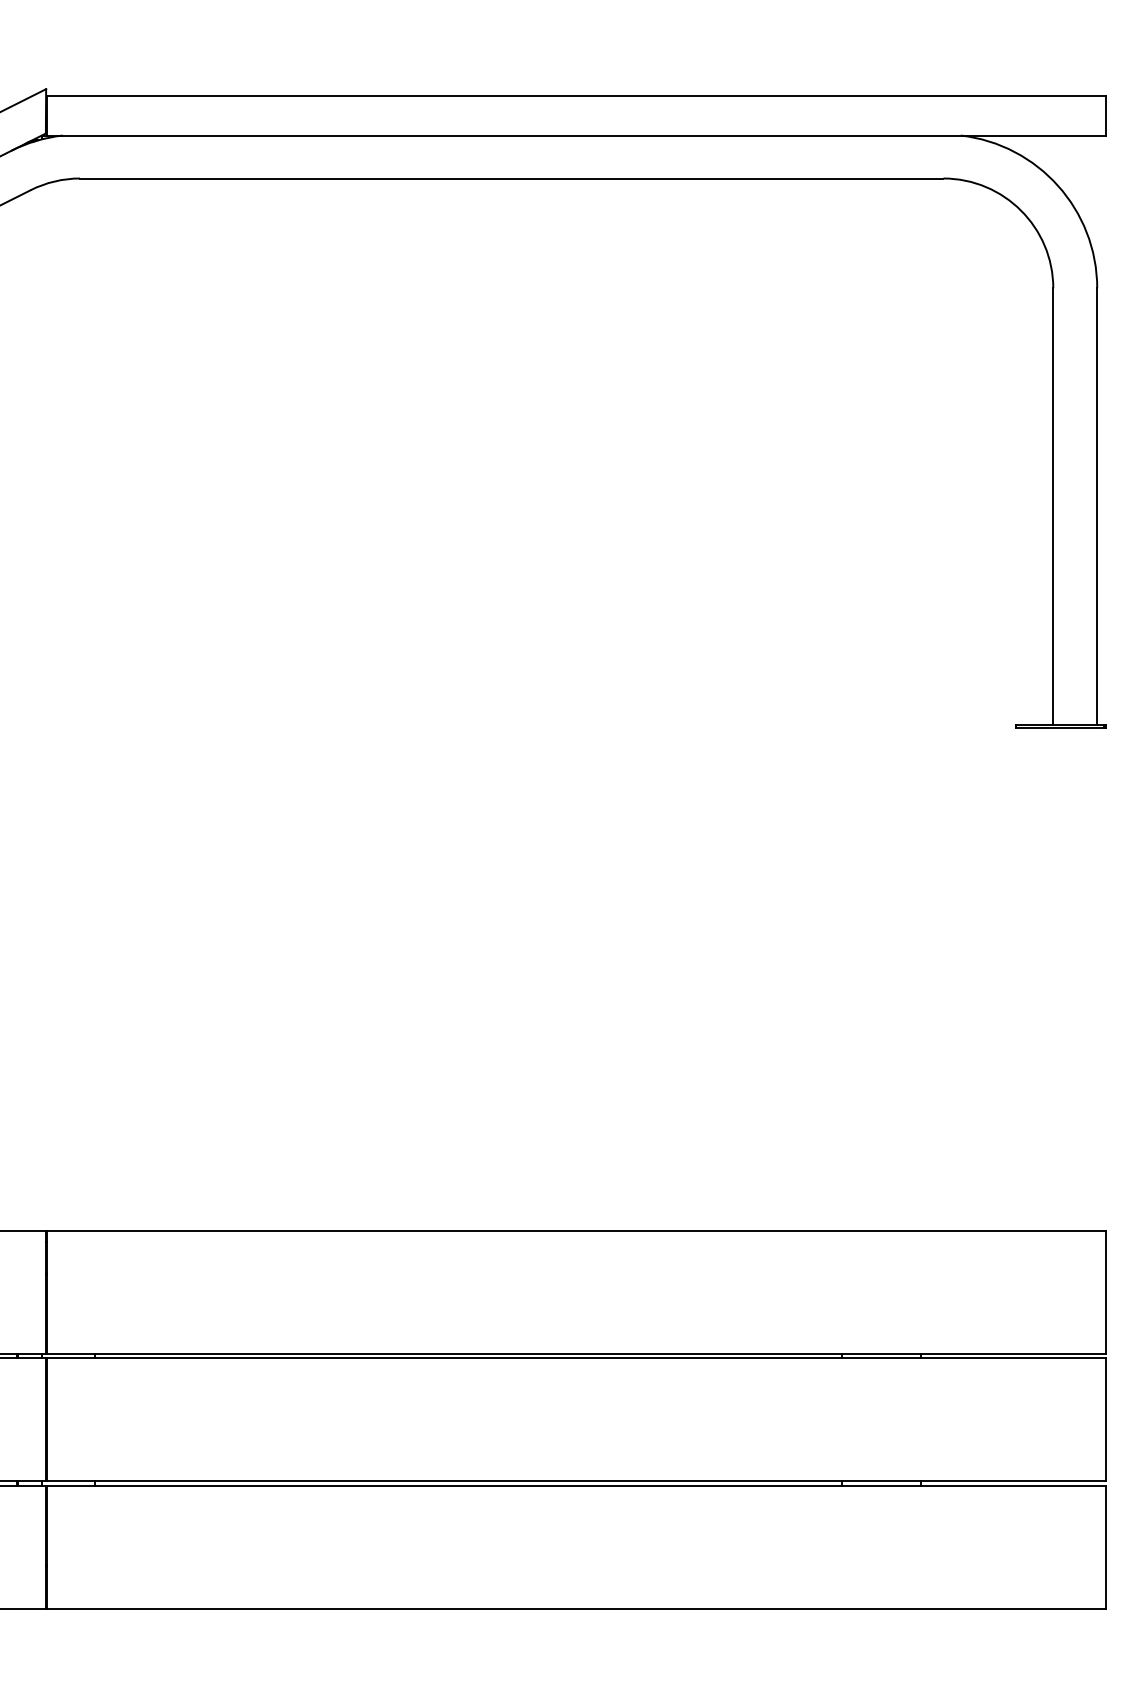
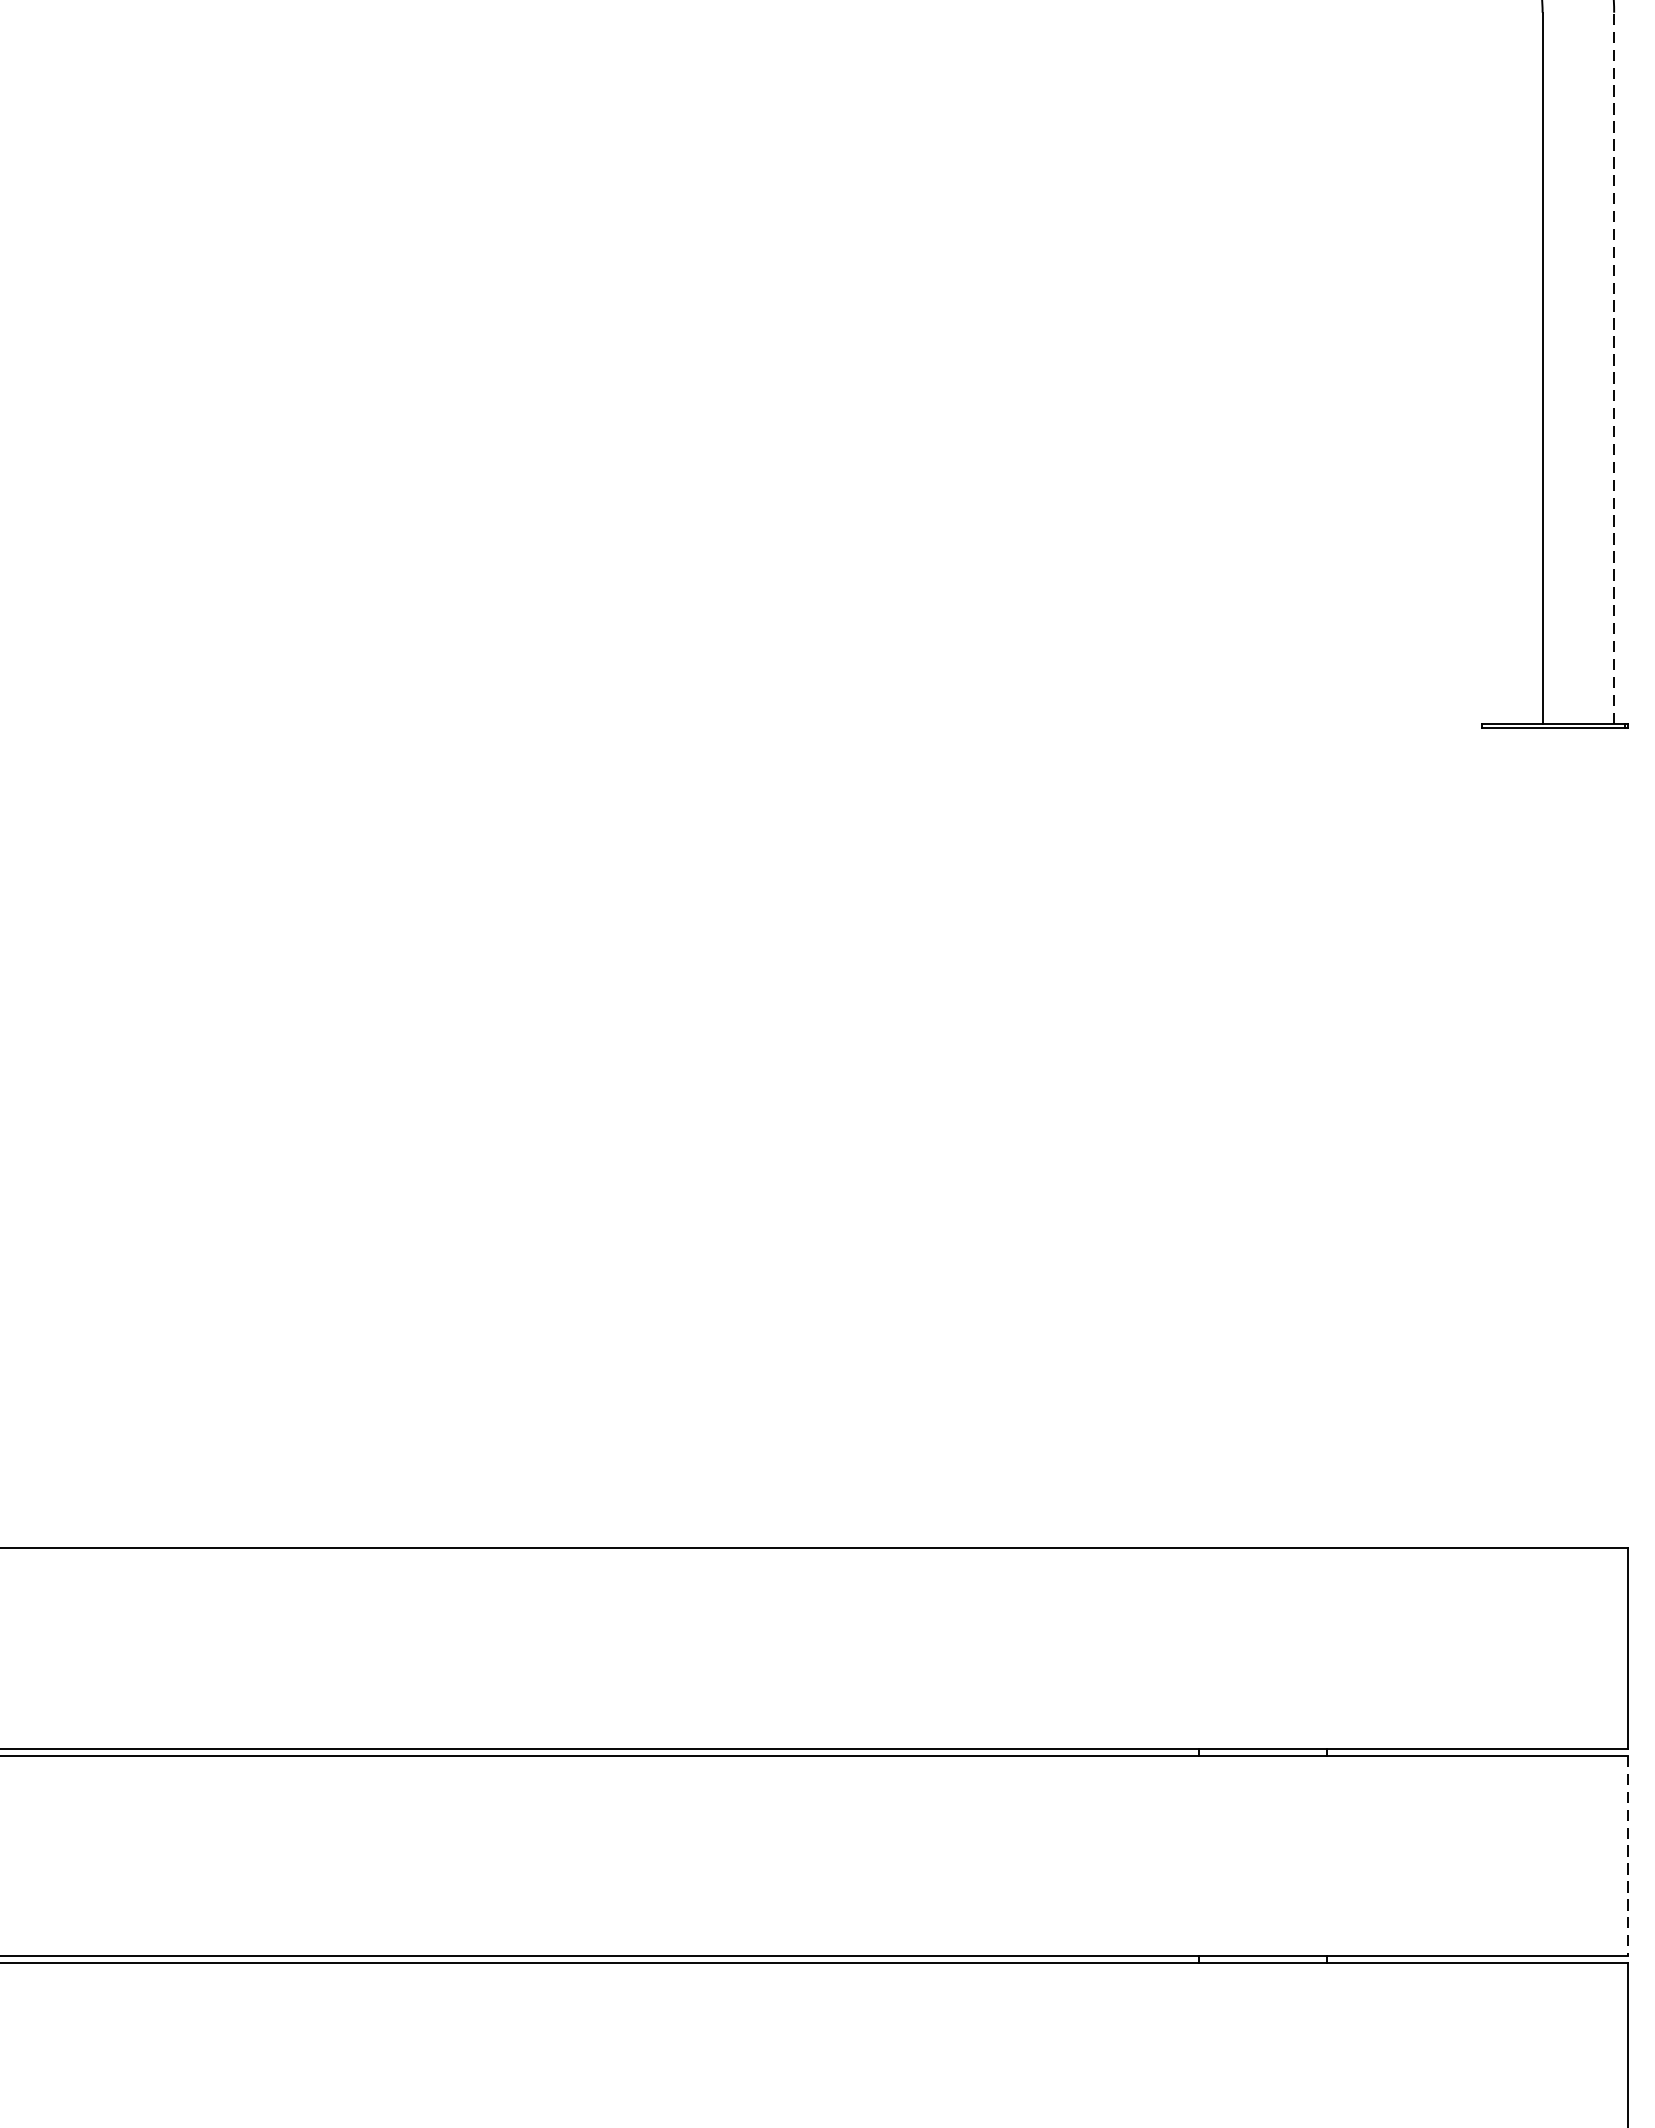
line: (1097, 506) -> (1614, 368), solid -> dashed
line: (1106, 1419) -> (1629, 1855), solid -> dashed

